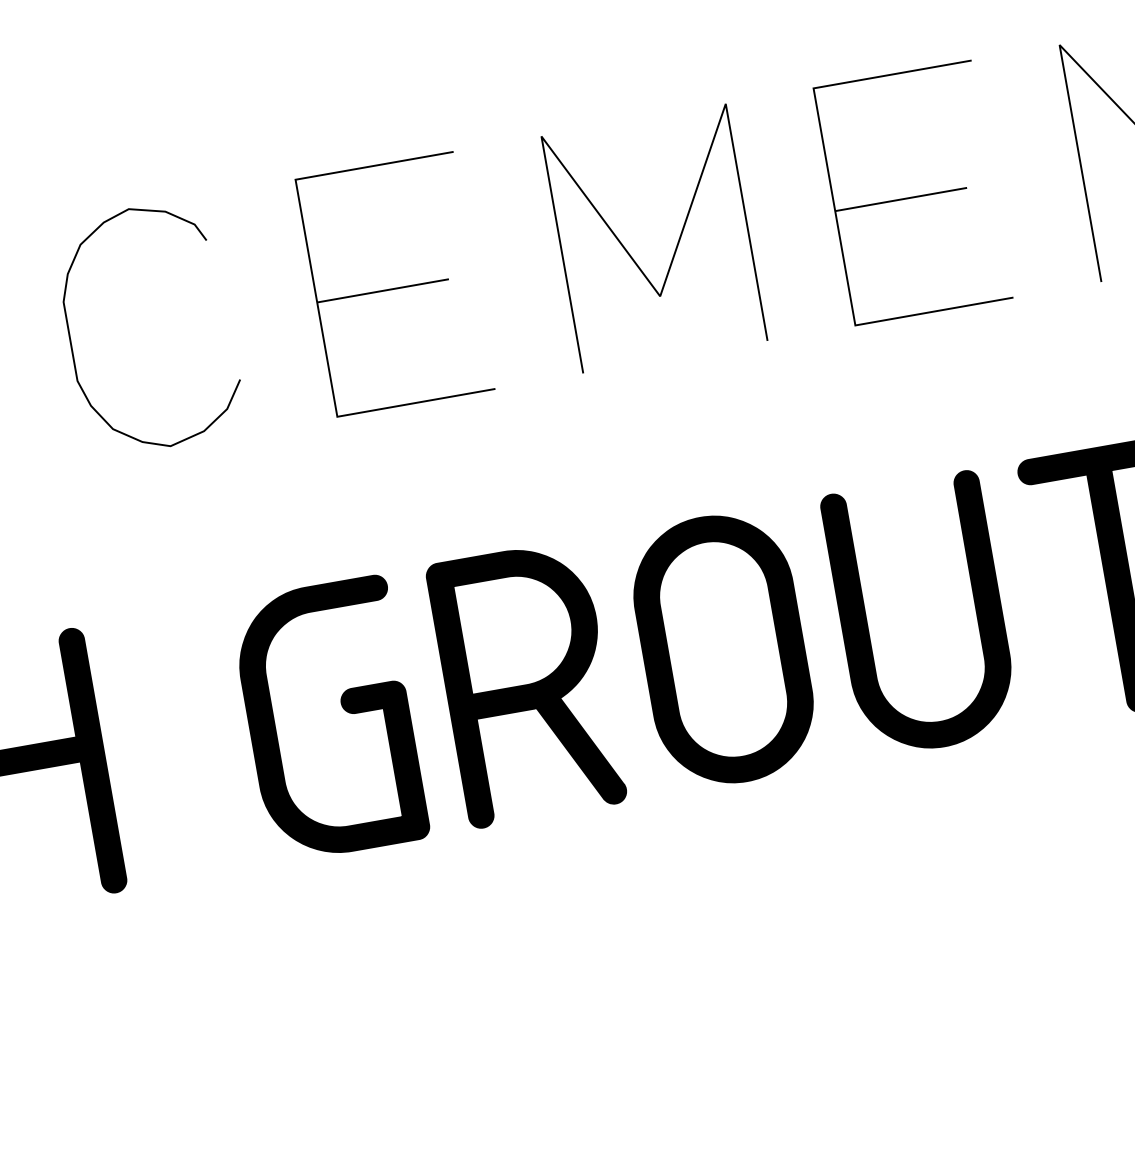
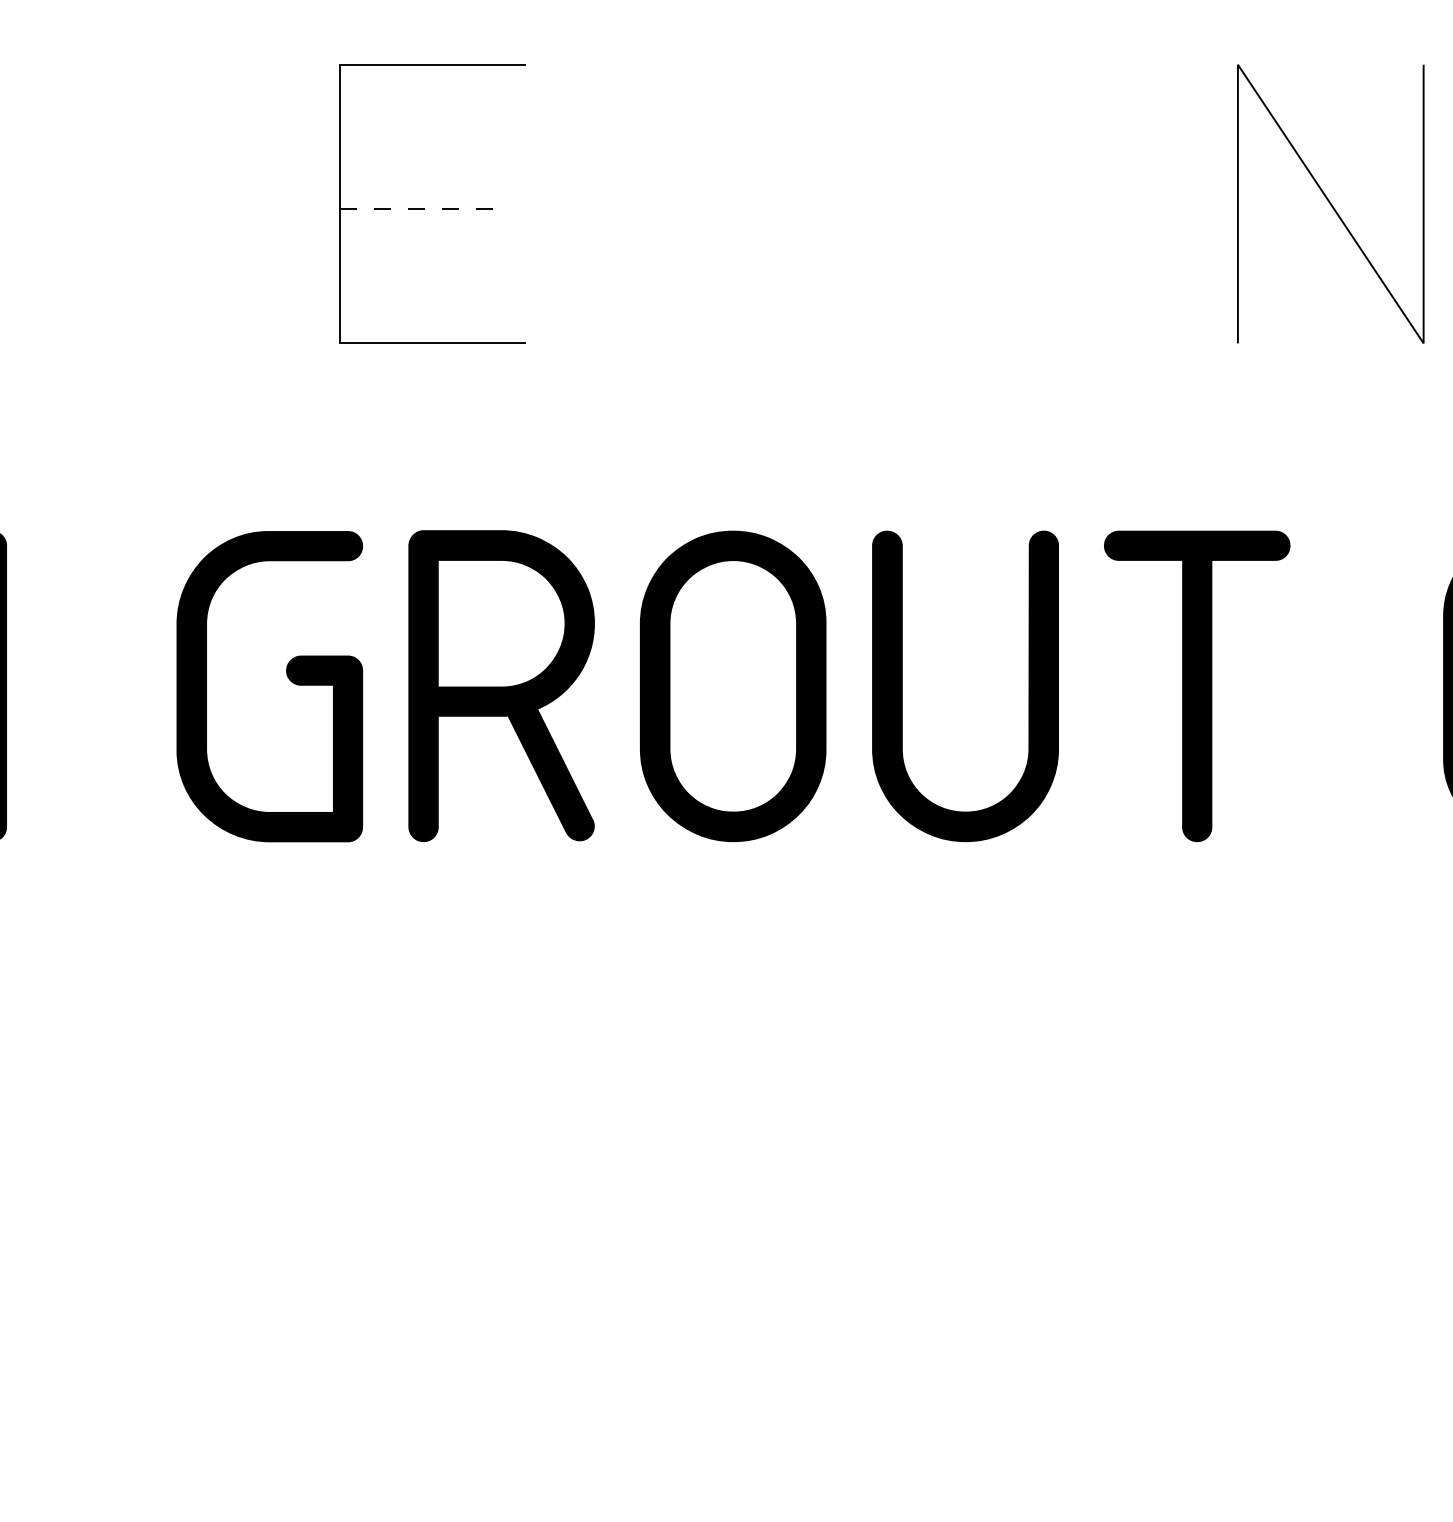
part: (913, 192) -> (1041, 203), removed
line: (676, 245) -> (760, 216), removed
line: (383, 291) -> (417, 209), solid -> dashed
curve: (71, 341) -> (51, 203), removed

